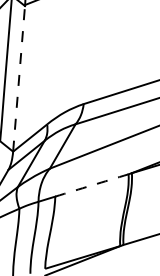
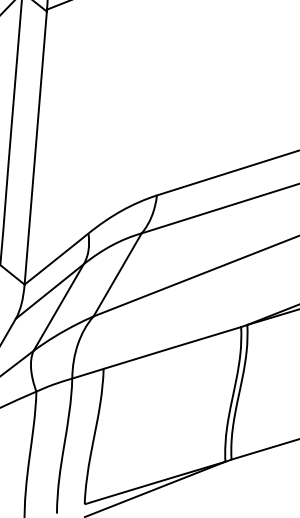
line: (19, 78) -> (36, 147), dashed -> solid
arc: (91, 185) -> (171, 348), dashed -> solid

